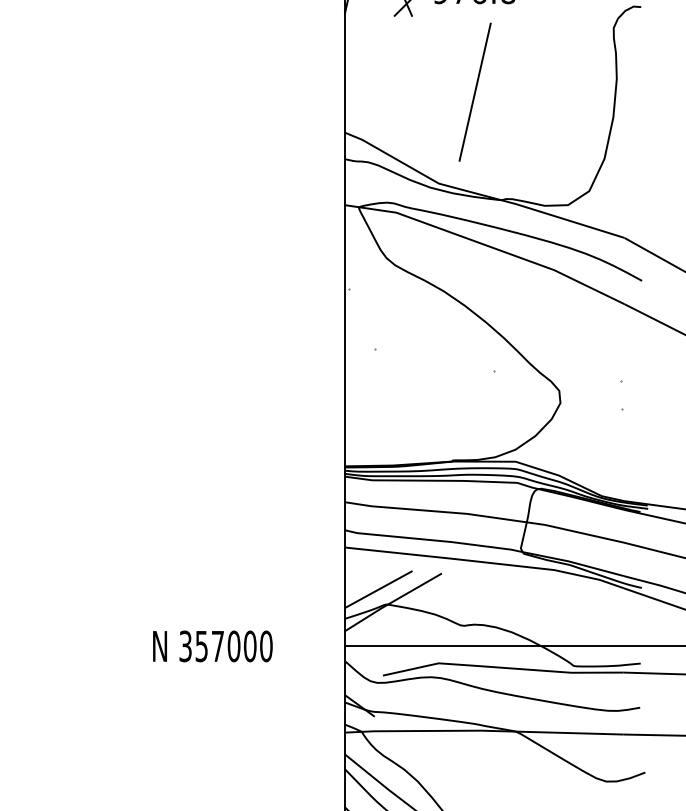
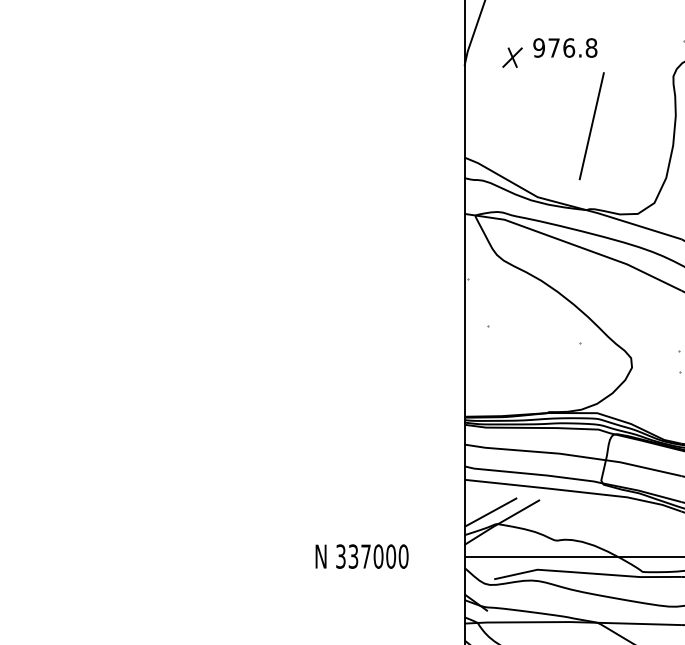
line: (474, 92) -> (591, 126), moved
text: (201, 646) -> (353, 556), 357000 -> 337000

